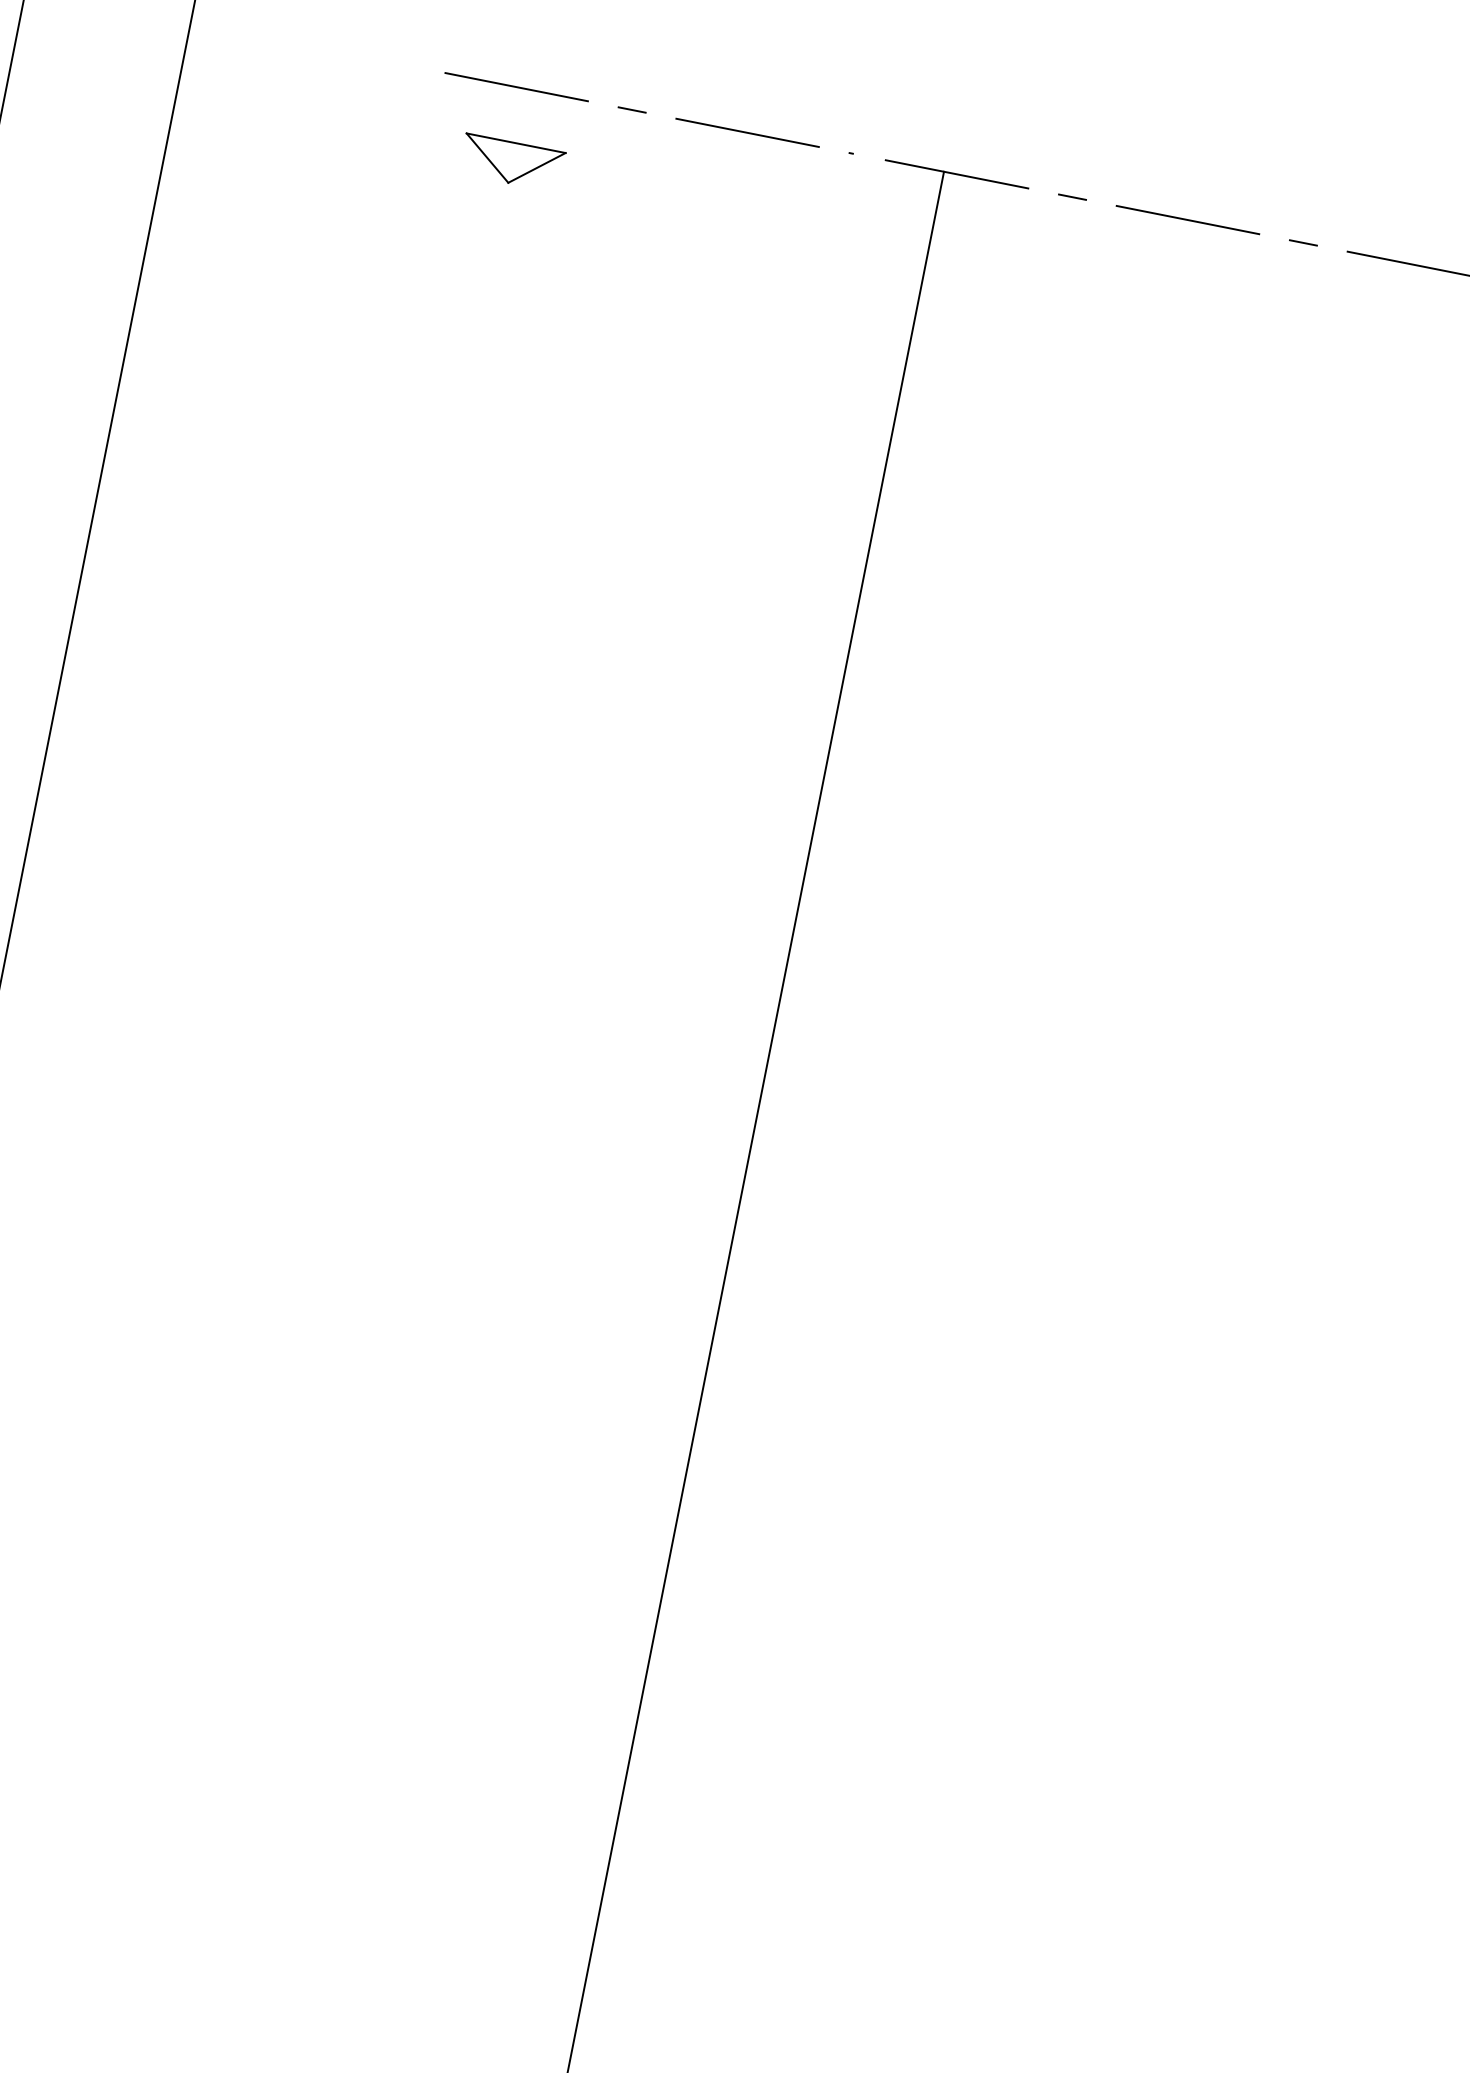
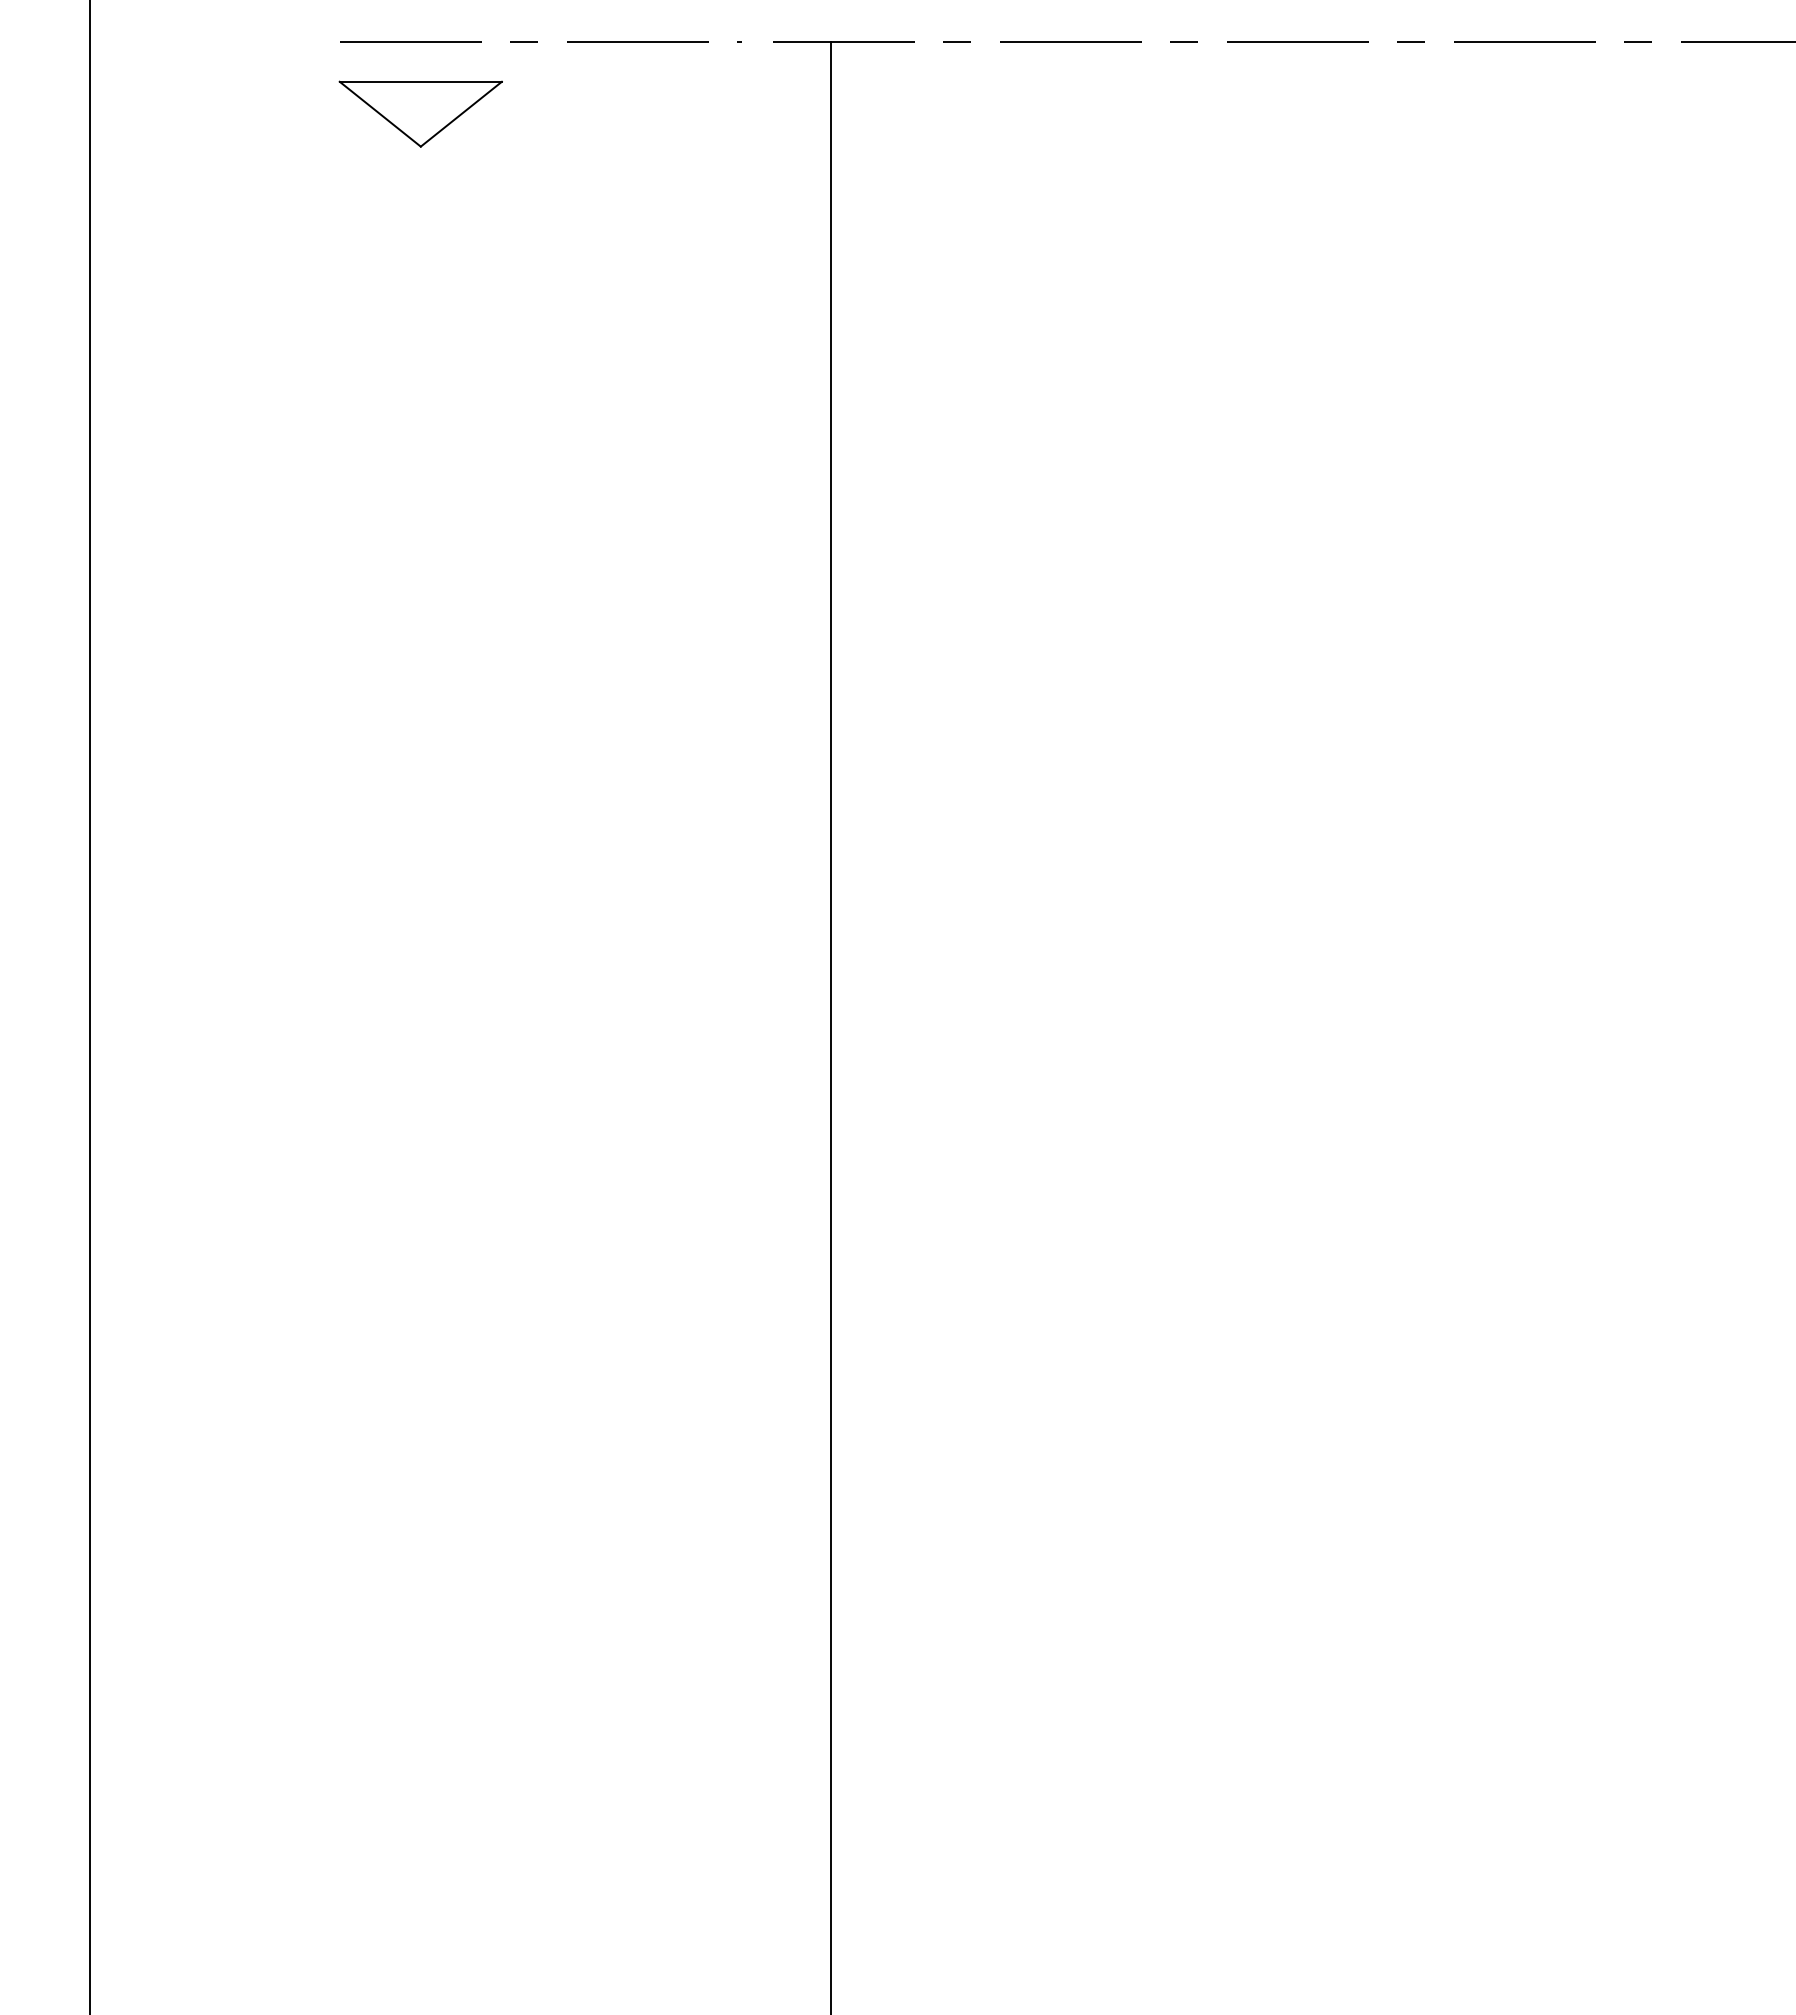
part: (512, 162) -> (420, 113), size x1.67

